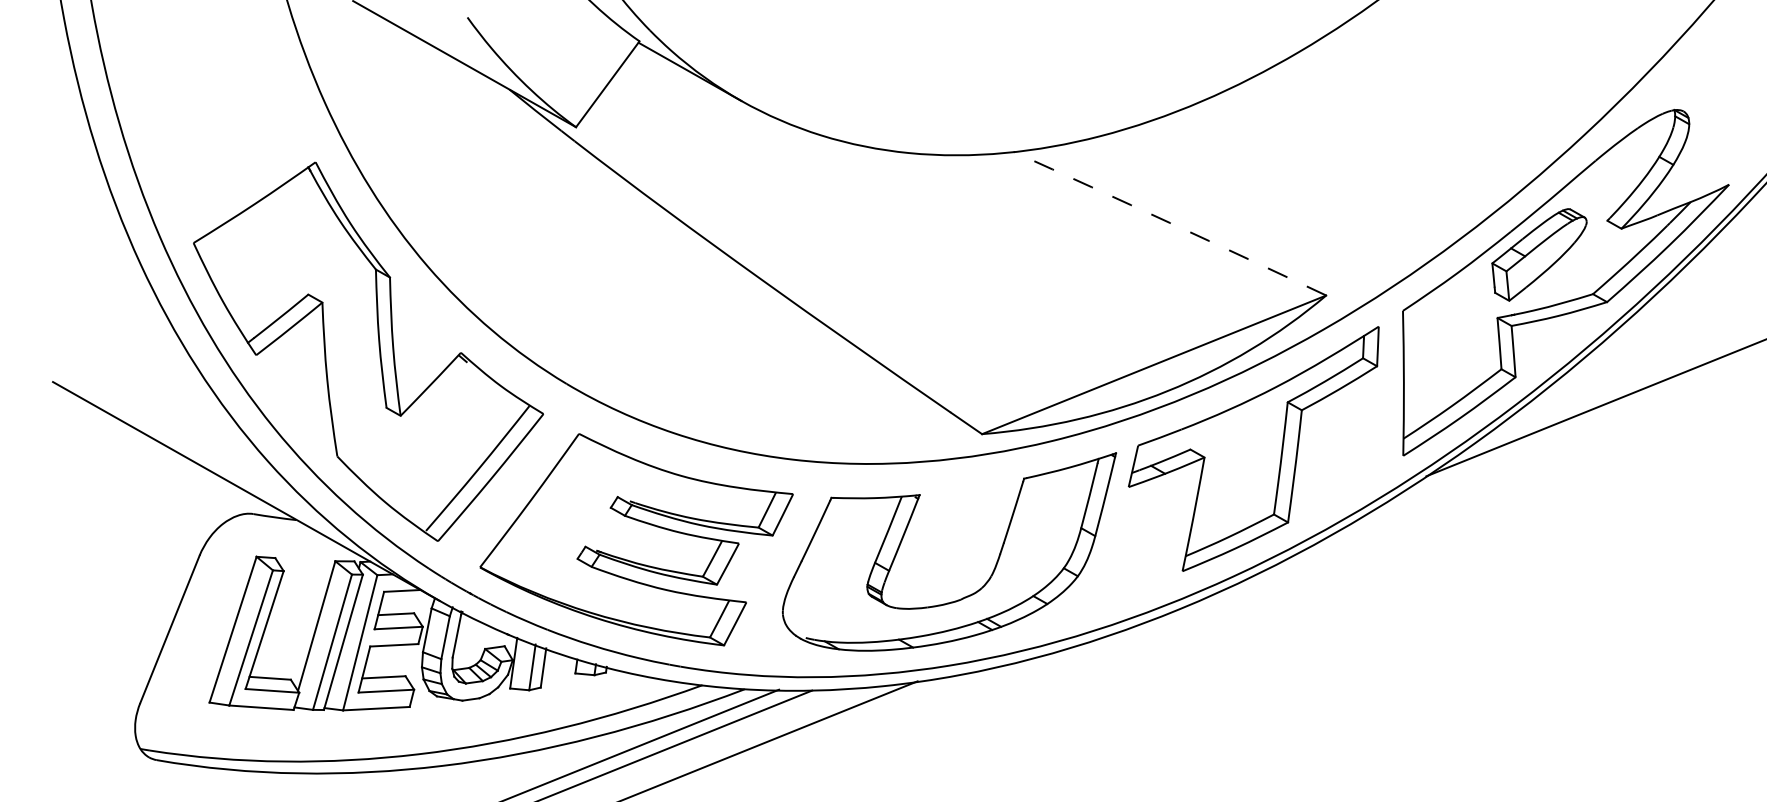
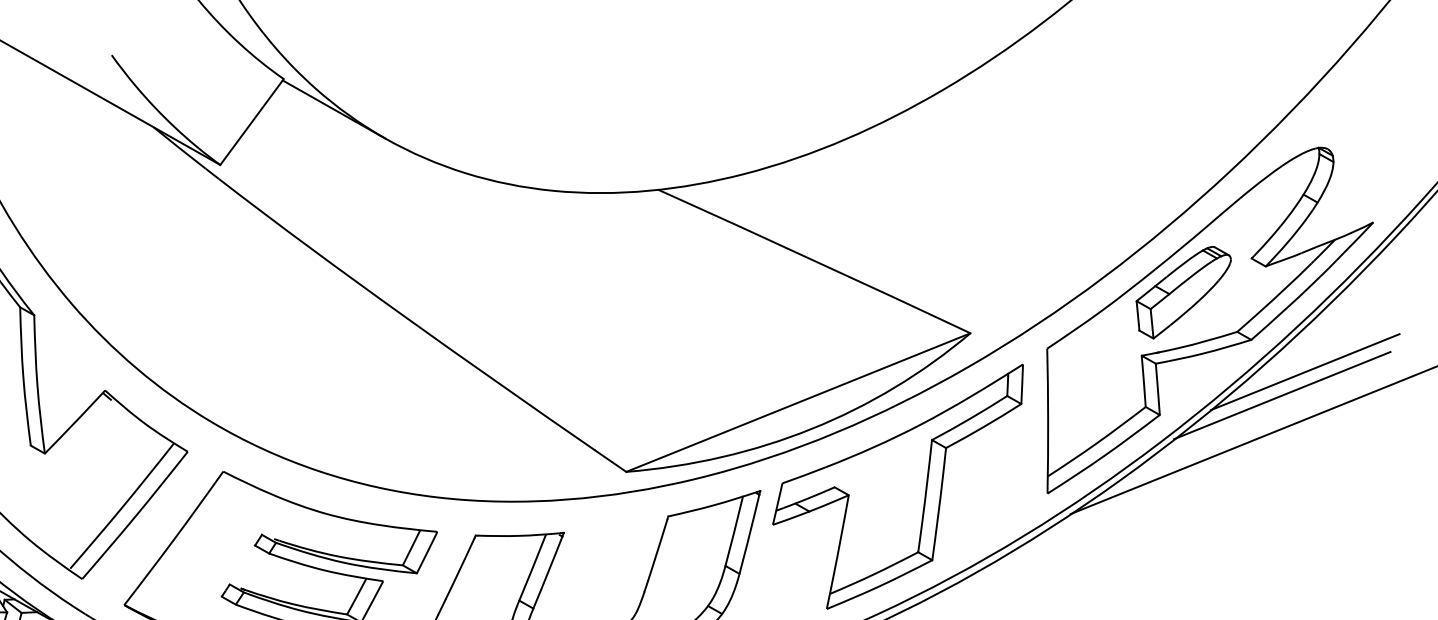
arc: (1170, 223) -> (814, 261), dashed -> solid
line: (1660, 334) -> (1304, 372), added
line: (1637, 357) -> (1281, 395), added

